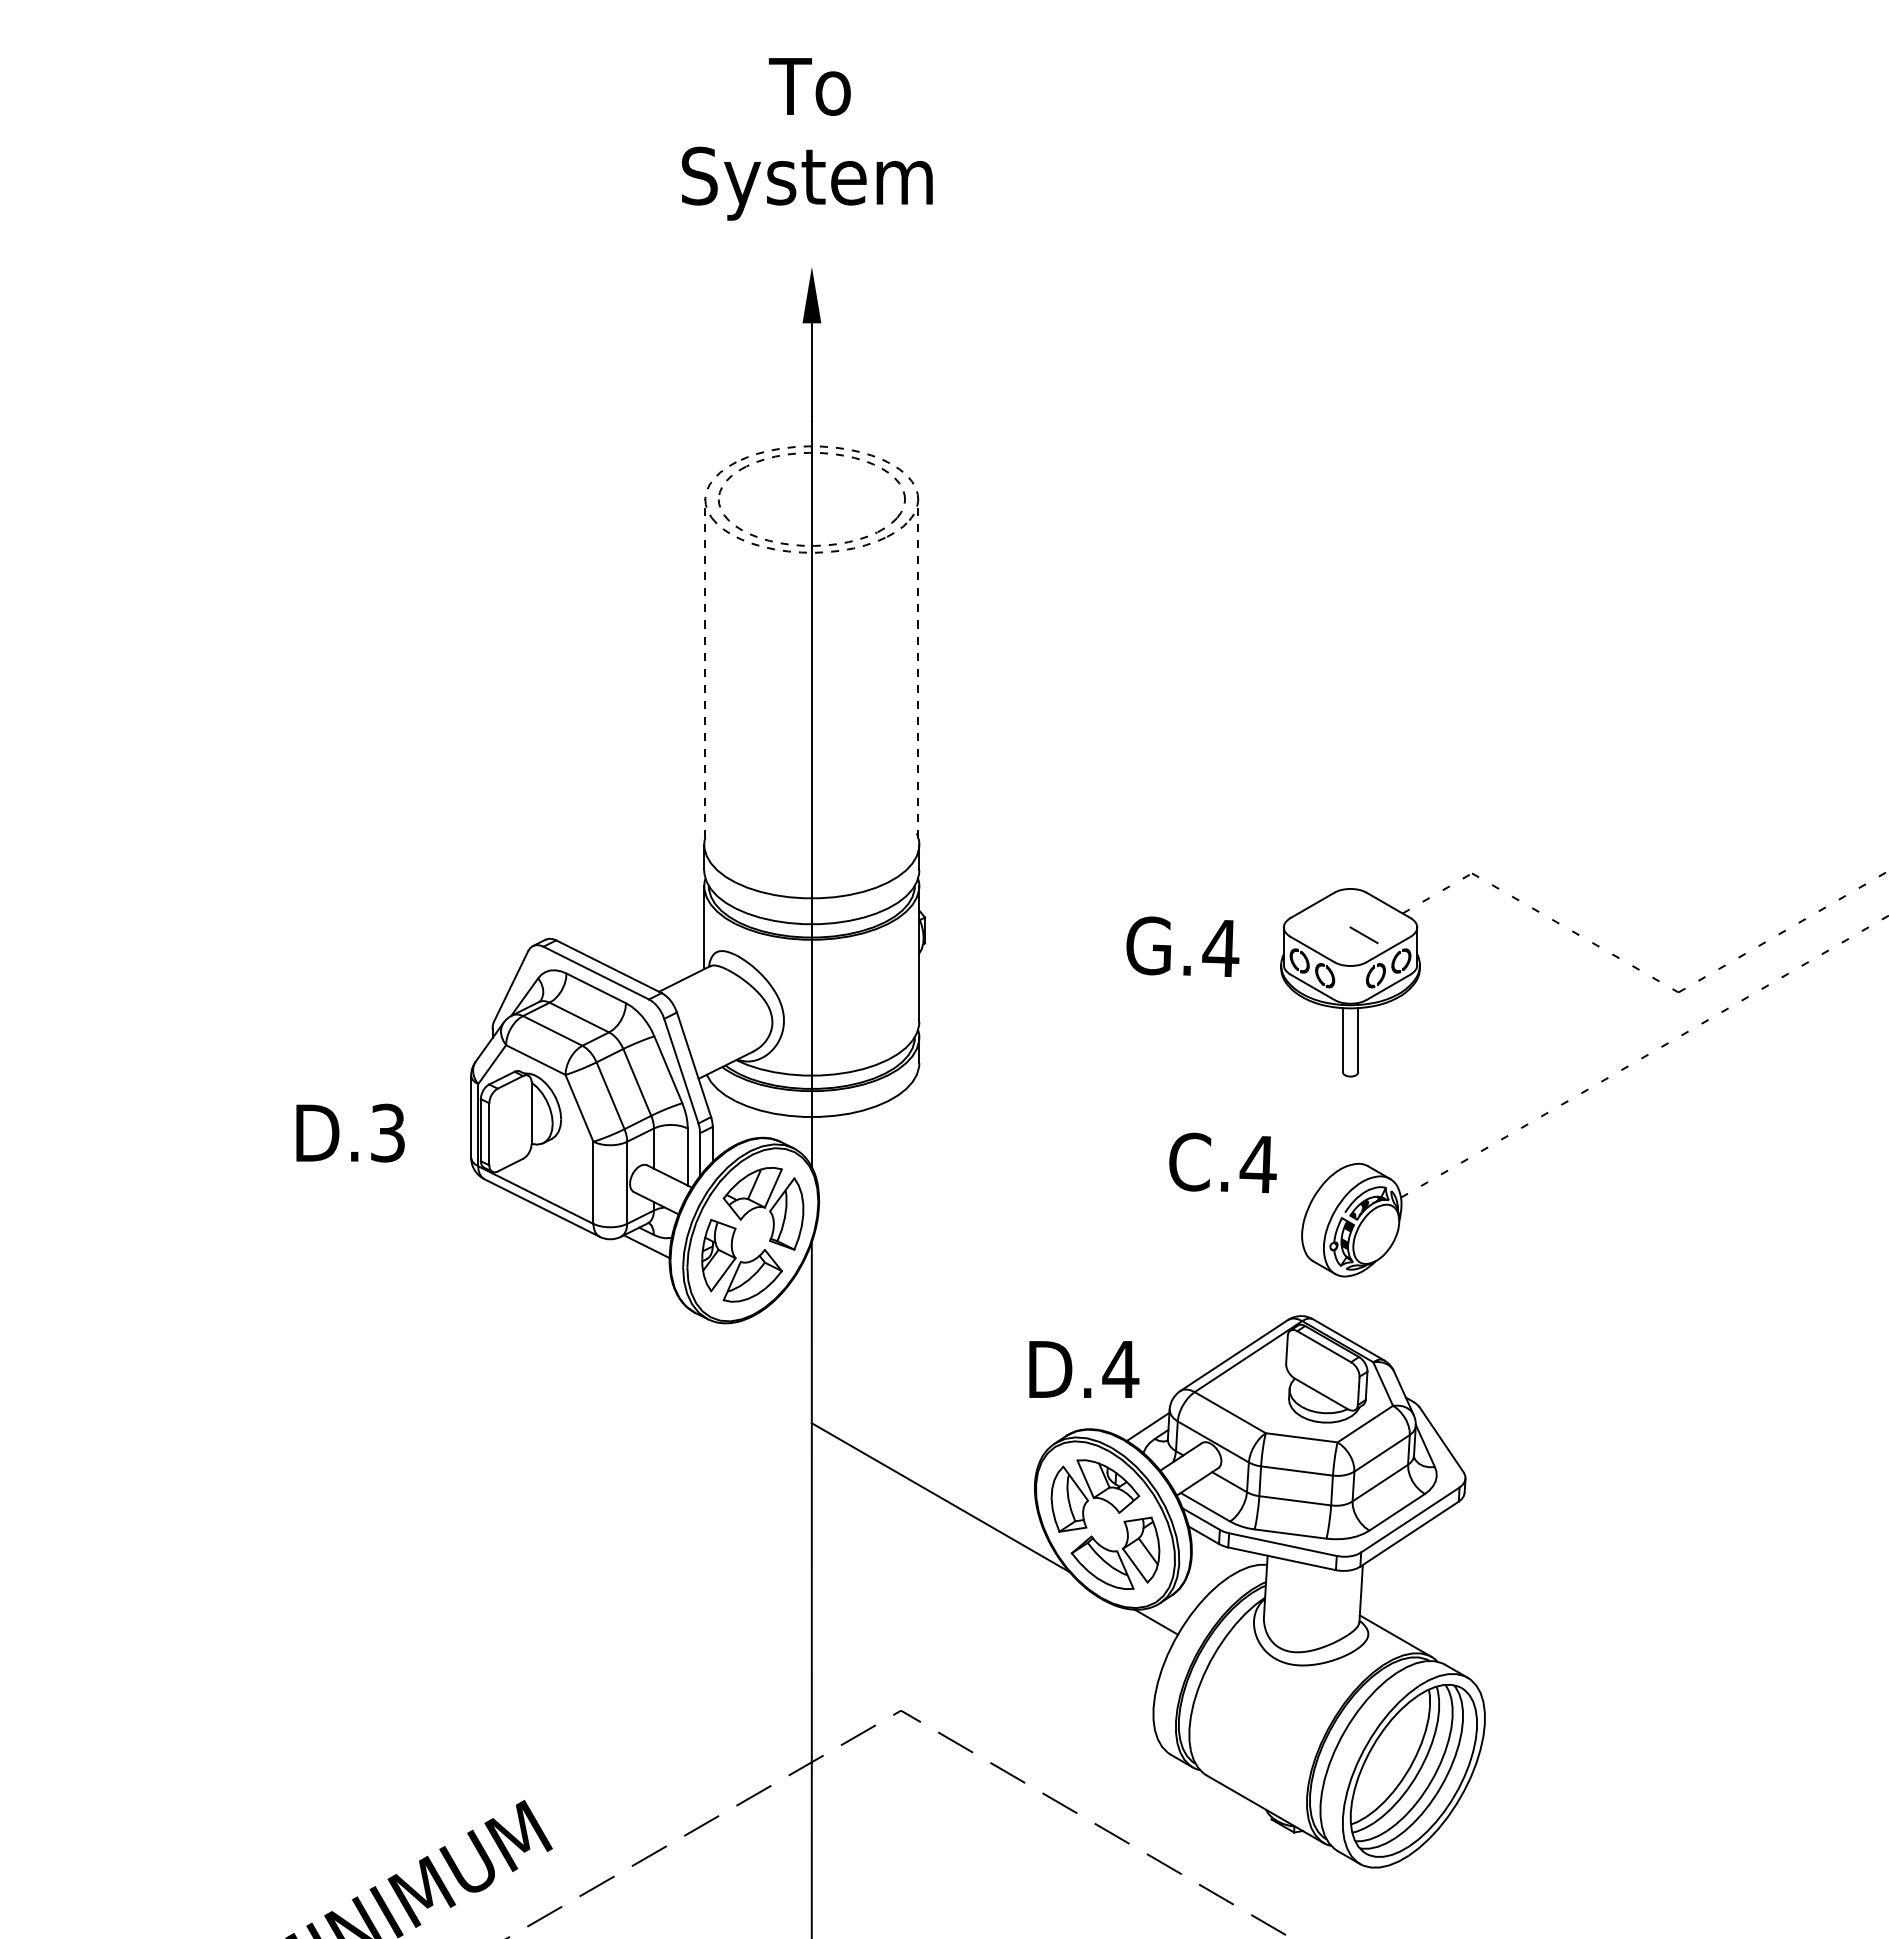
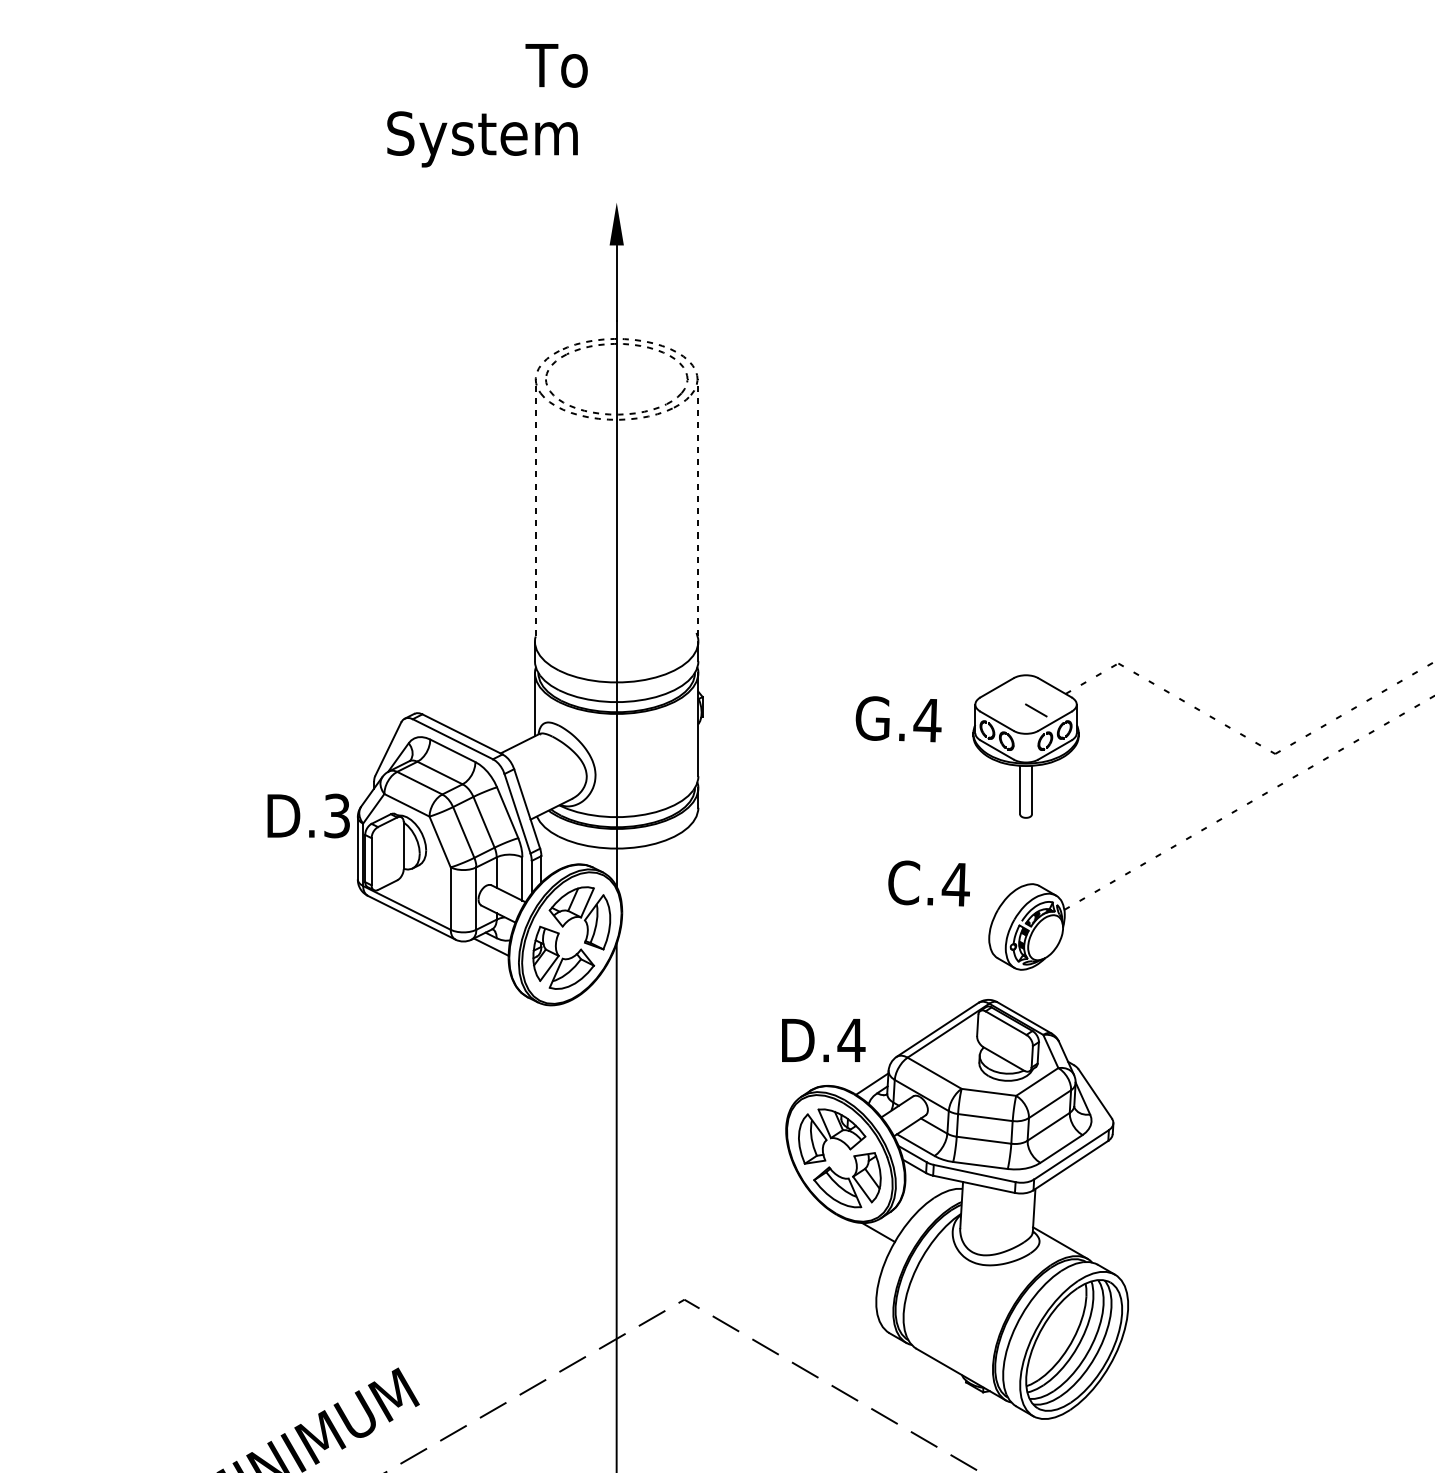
text: (809, 86) -> (556, 65), moved
text: (807, 183) -> (482, 139), moved
text: (350, 1132) -> (308, 815), moved
line: (940, 1497) -> (714, 1137), removed

